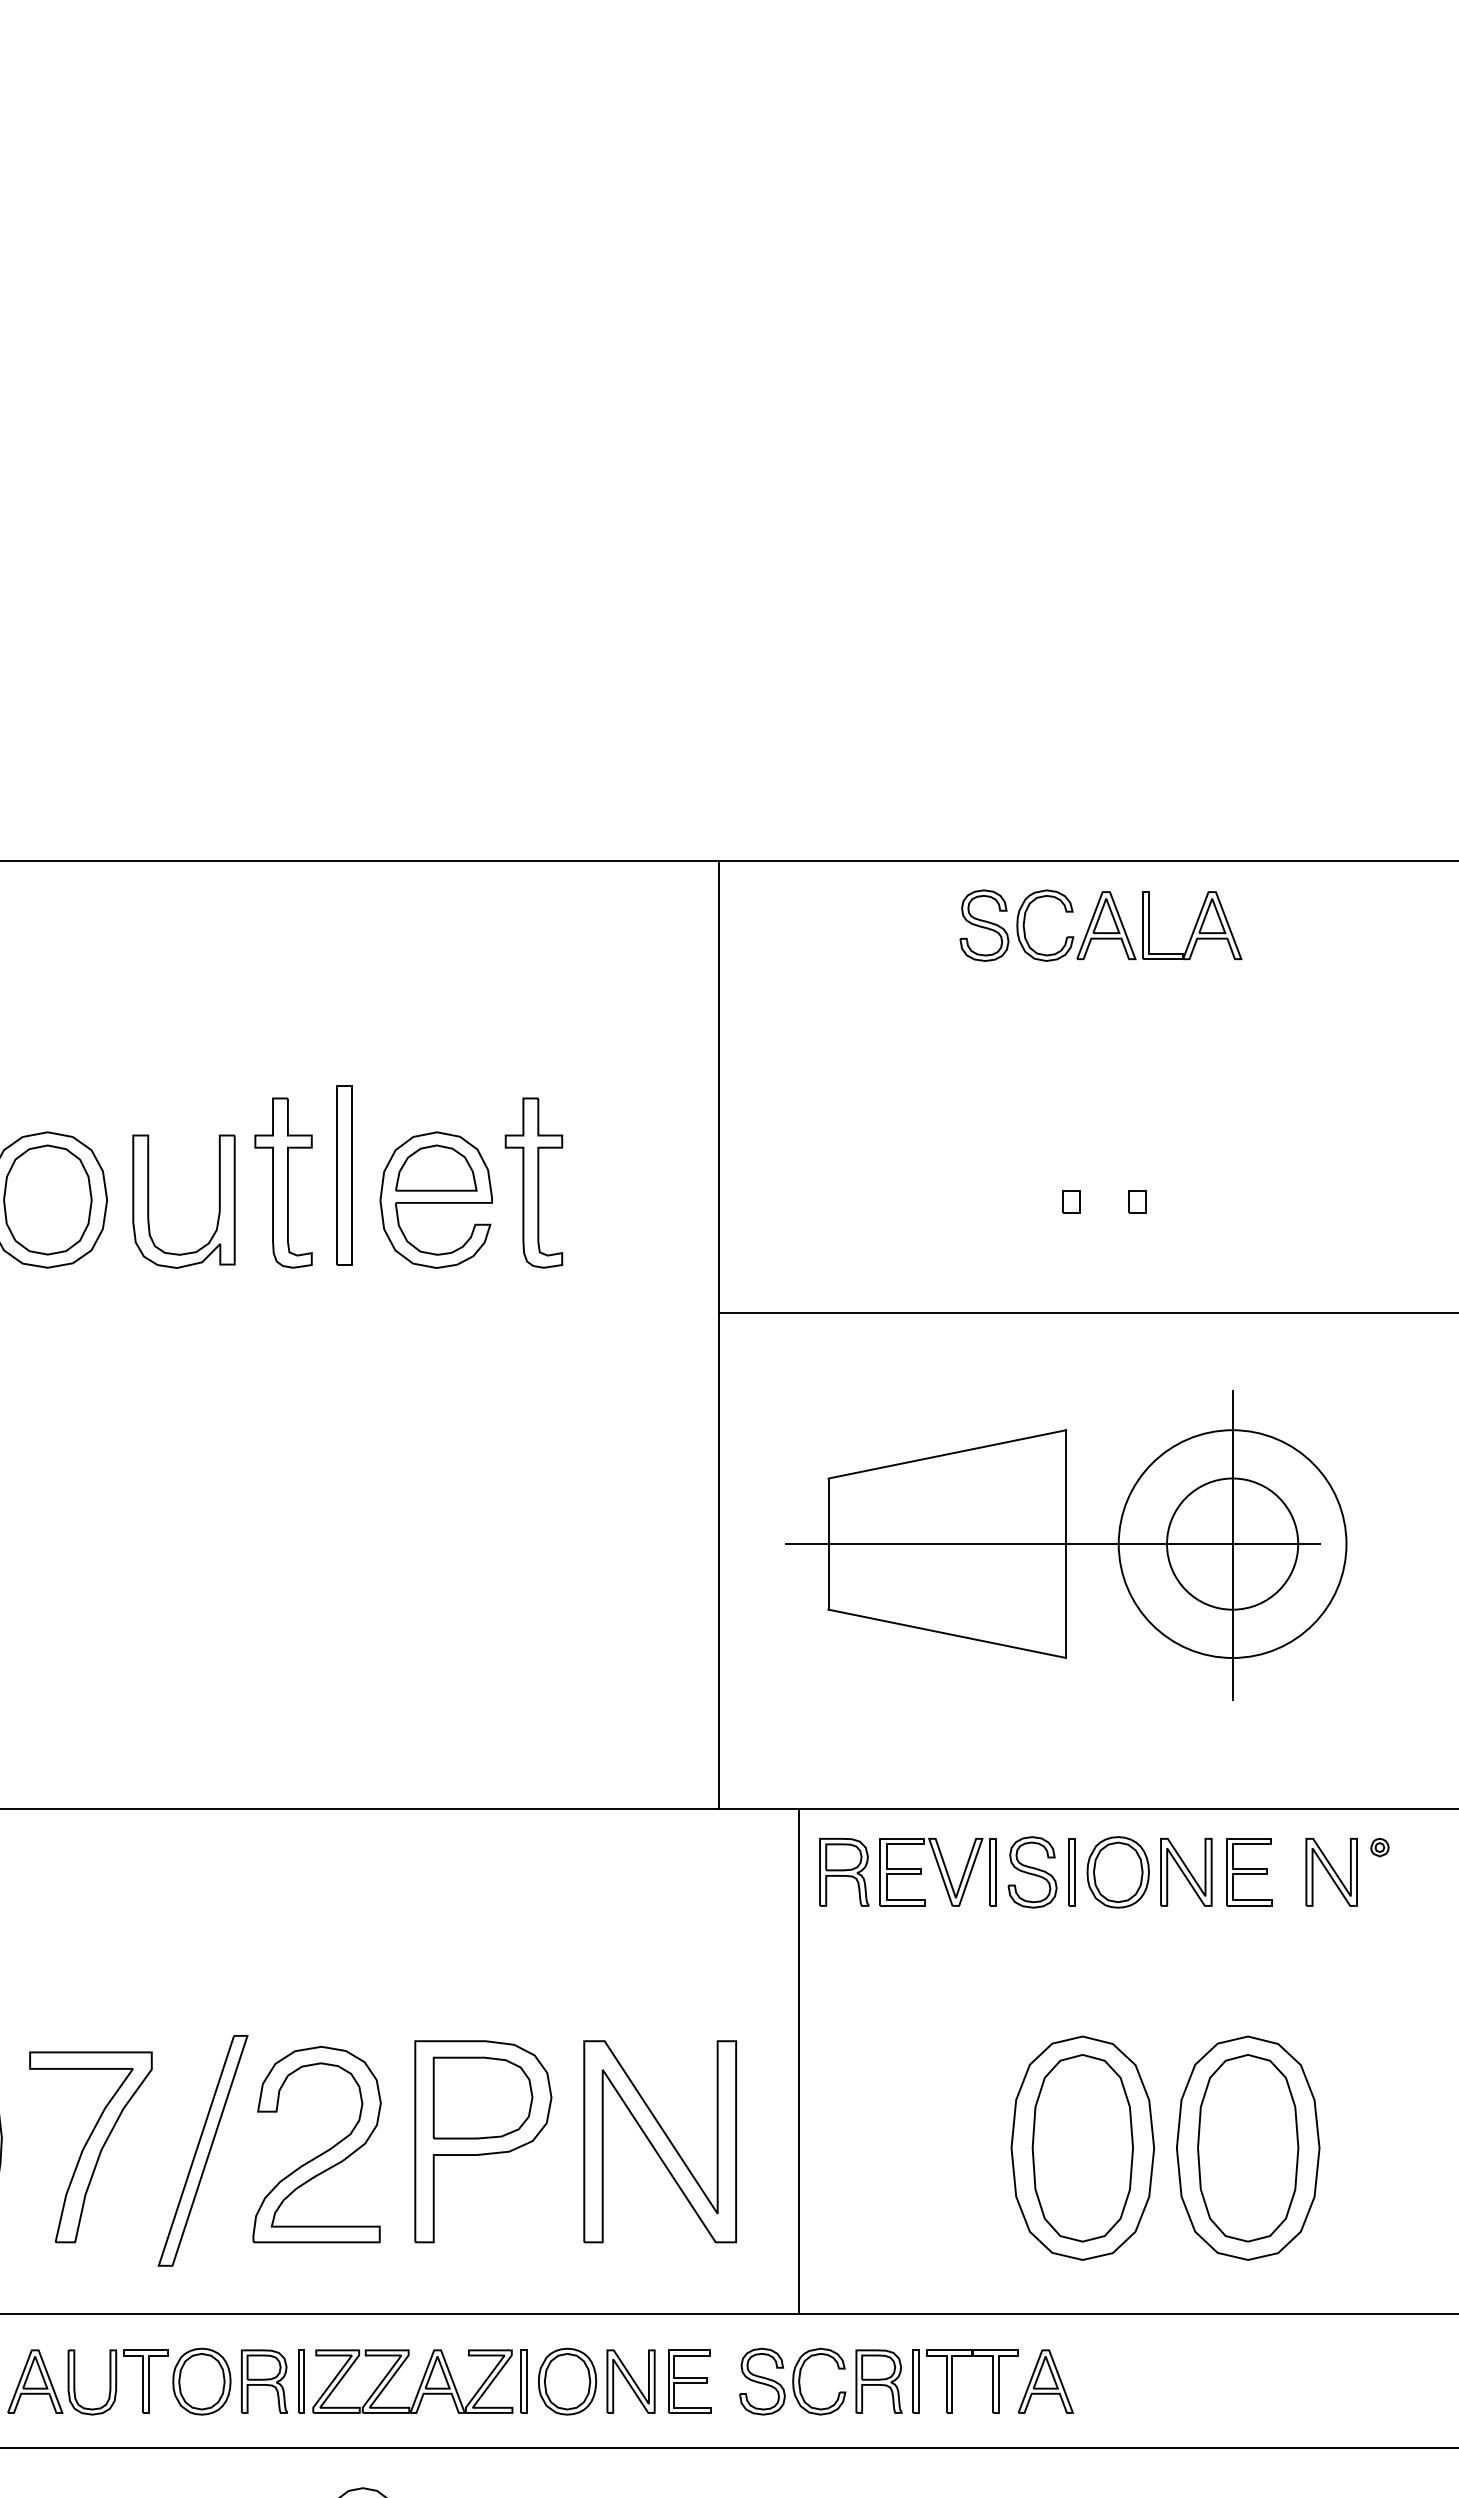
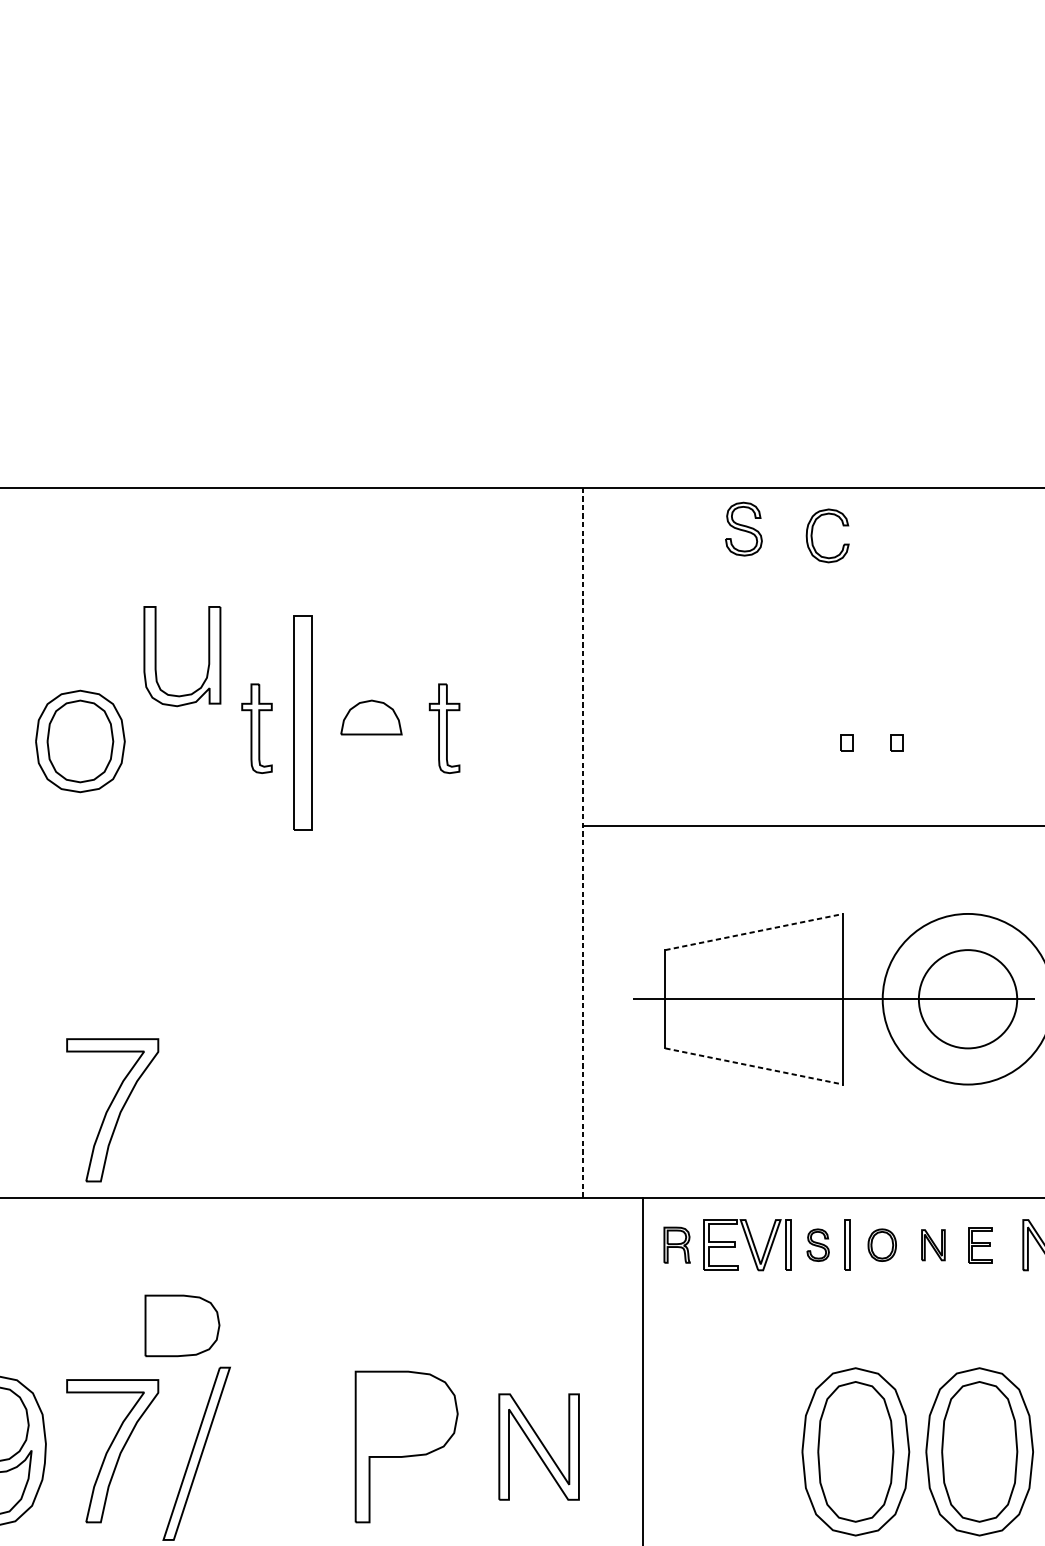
part: (984, 925) -> (743, 529), moved
part: (1149, 925) -> (905, 535), removed
part: (344, 1175) -> (302, 723), size x1.6
part: (283, 1182) -> (256, 728), size x0.7
part: (533, 1182) -> (444, 728), size x0.7
part: (435, 1199) -> (370, 741), removed
part: (149, 1201) -> (156, 656), moved
line: (718, 1335) -> (582, 842), solid -> dashed
line: (947, 1454) -> (754, 932), solid -> dashed
line: (1232, 1545) -> (967, 1000), removed
line: (947, 1633) -> (754, 1066), solid -> dashed
part: (90, 1692) -> (112, 1110), added
part: (844, 1872) -> (677, 1245), size x0.7
part: (1032, 1872) -> (818, 1245), size x0.6
part: (1117, 1872) -> (881, 1245), size x0.6
part: (1186, 1872) -> (933, 1245), size x0.6
part: (1249, 1872) -> (980, 1245), size x0.7
part: (482, 2097) -> (182, 1325), moved
part: (659, 2141) -> (538, 1446), size x0.7
part: (322, 2152) -> (286, 1455), removed

